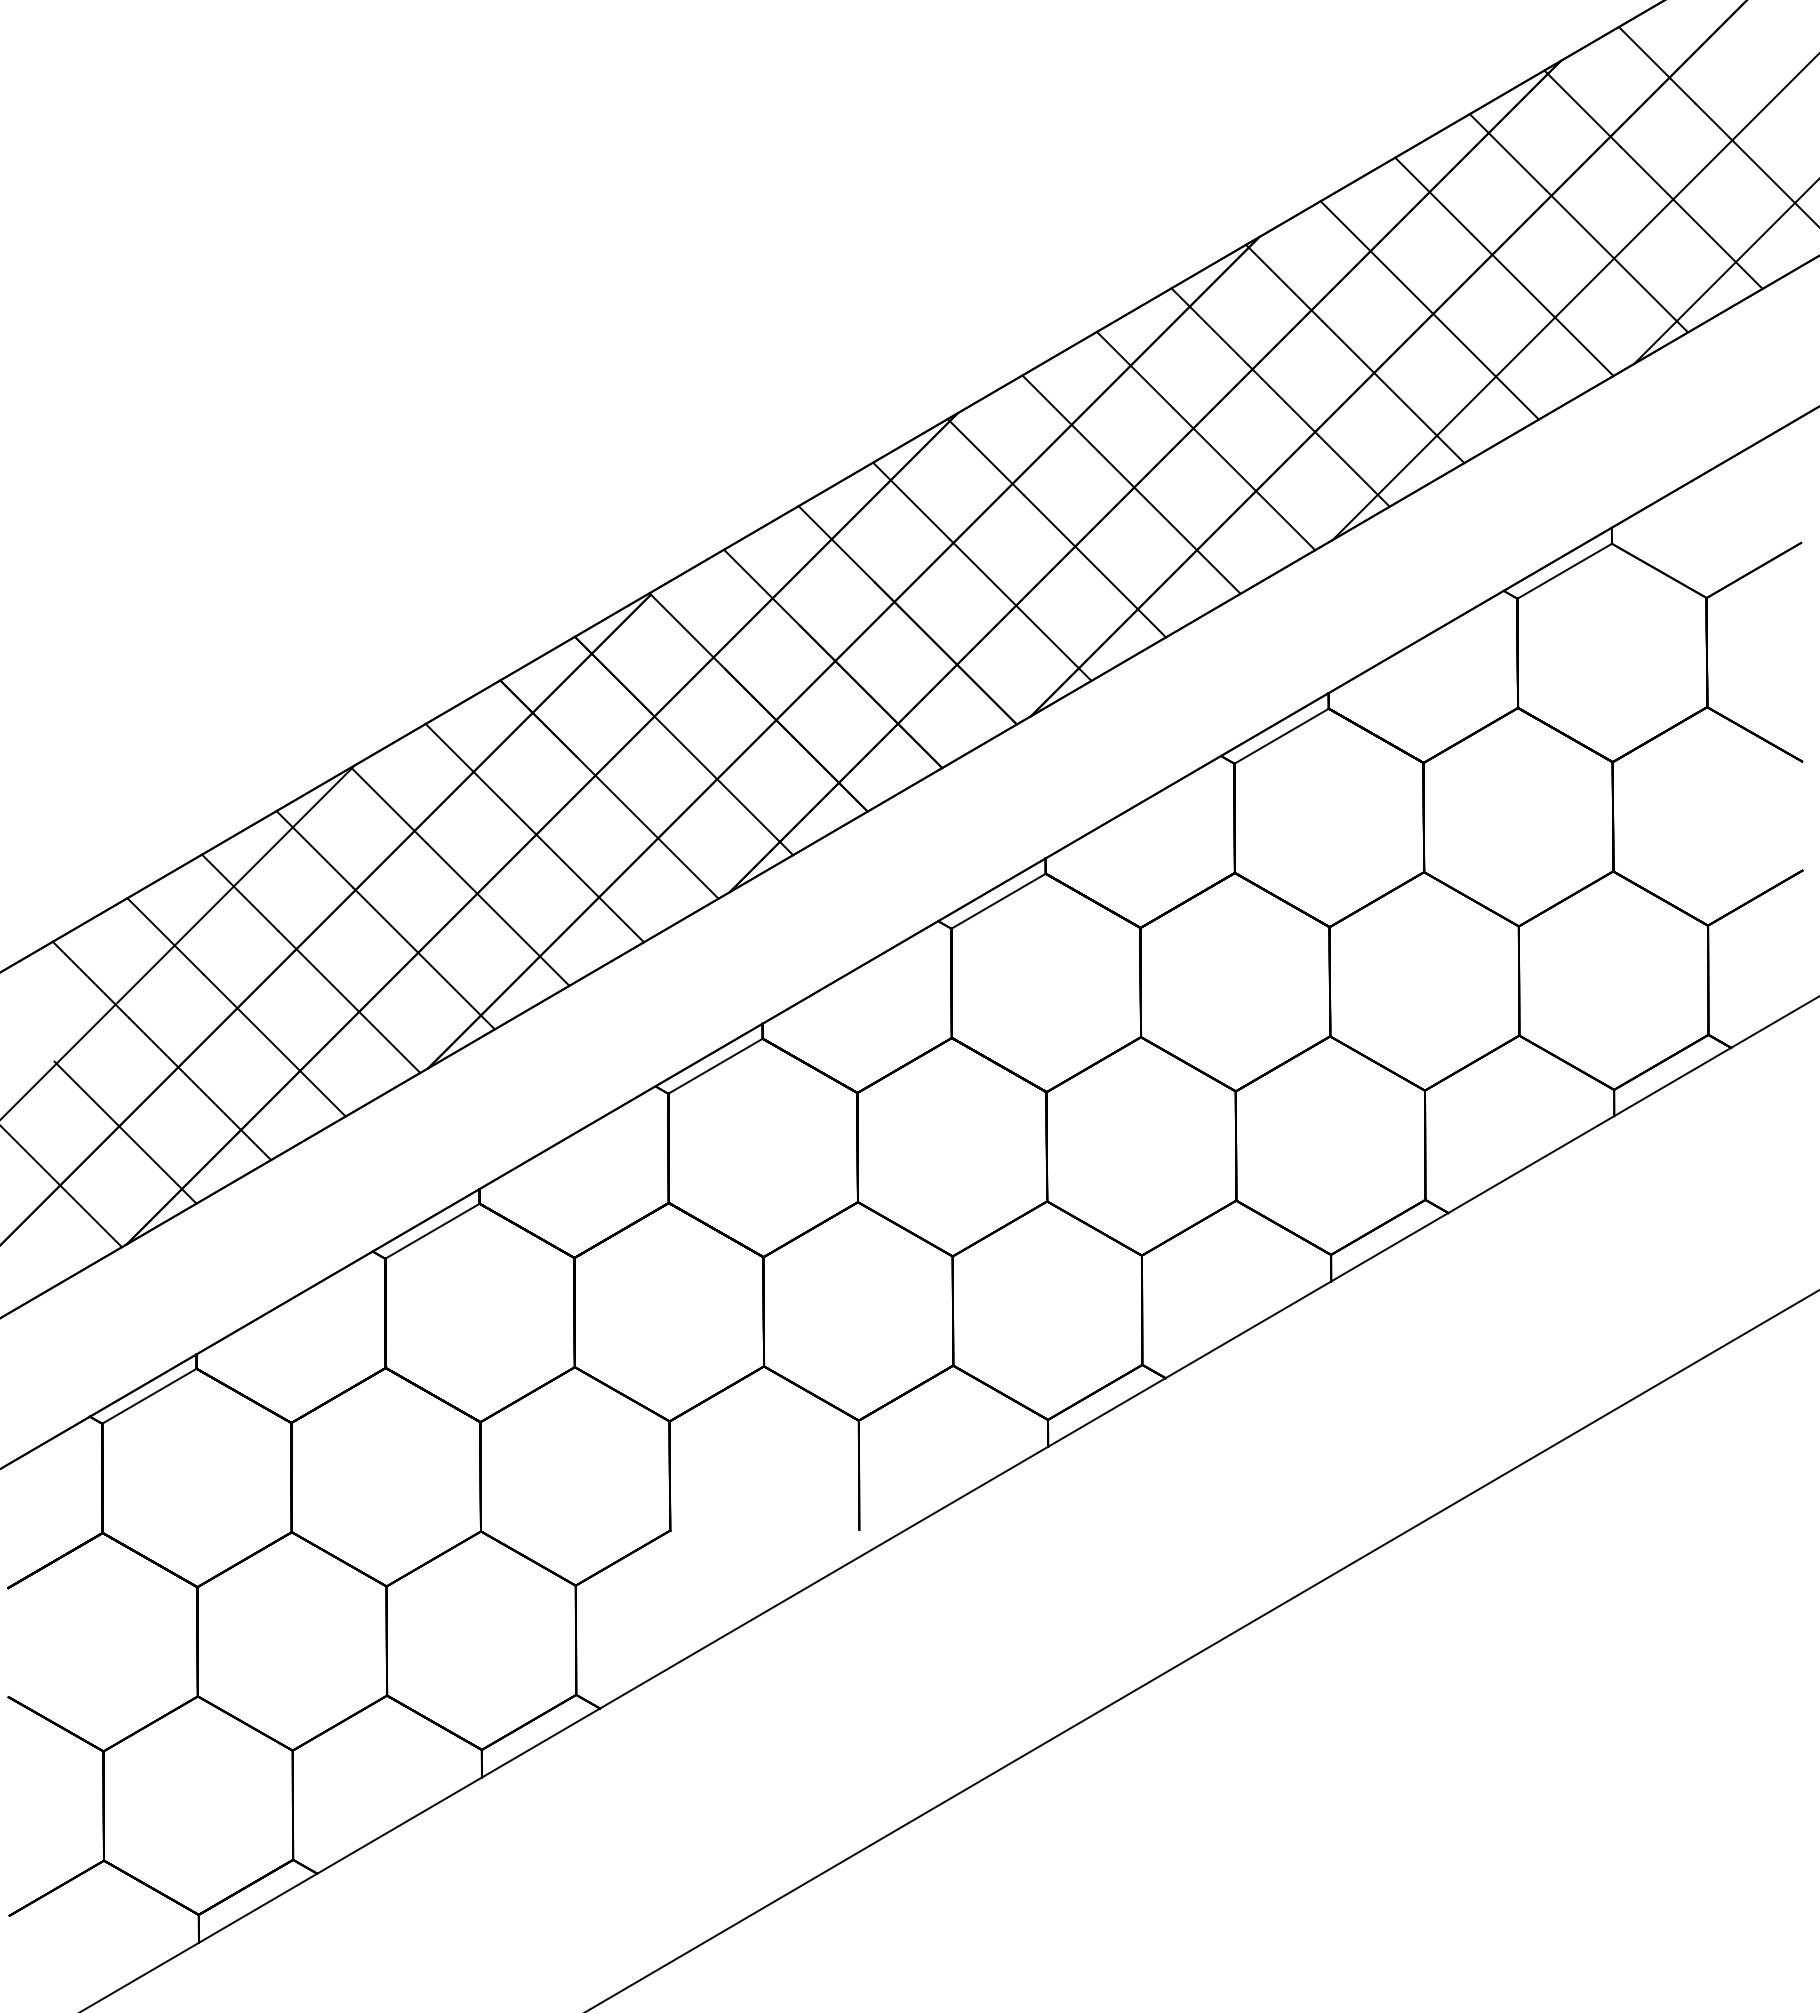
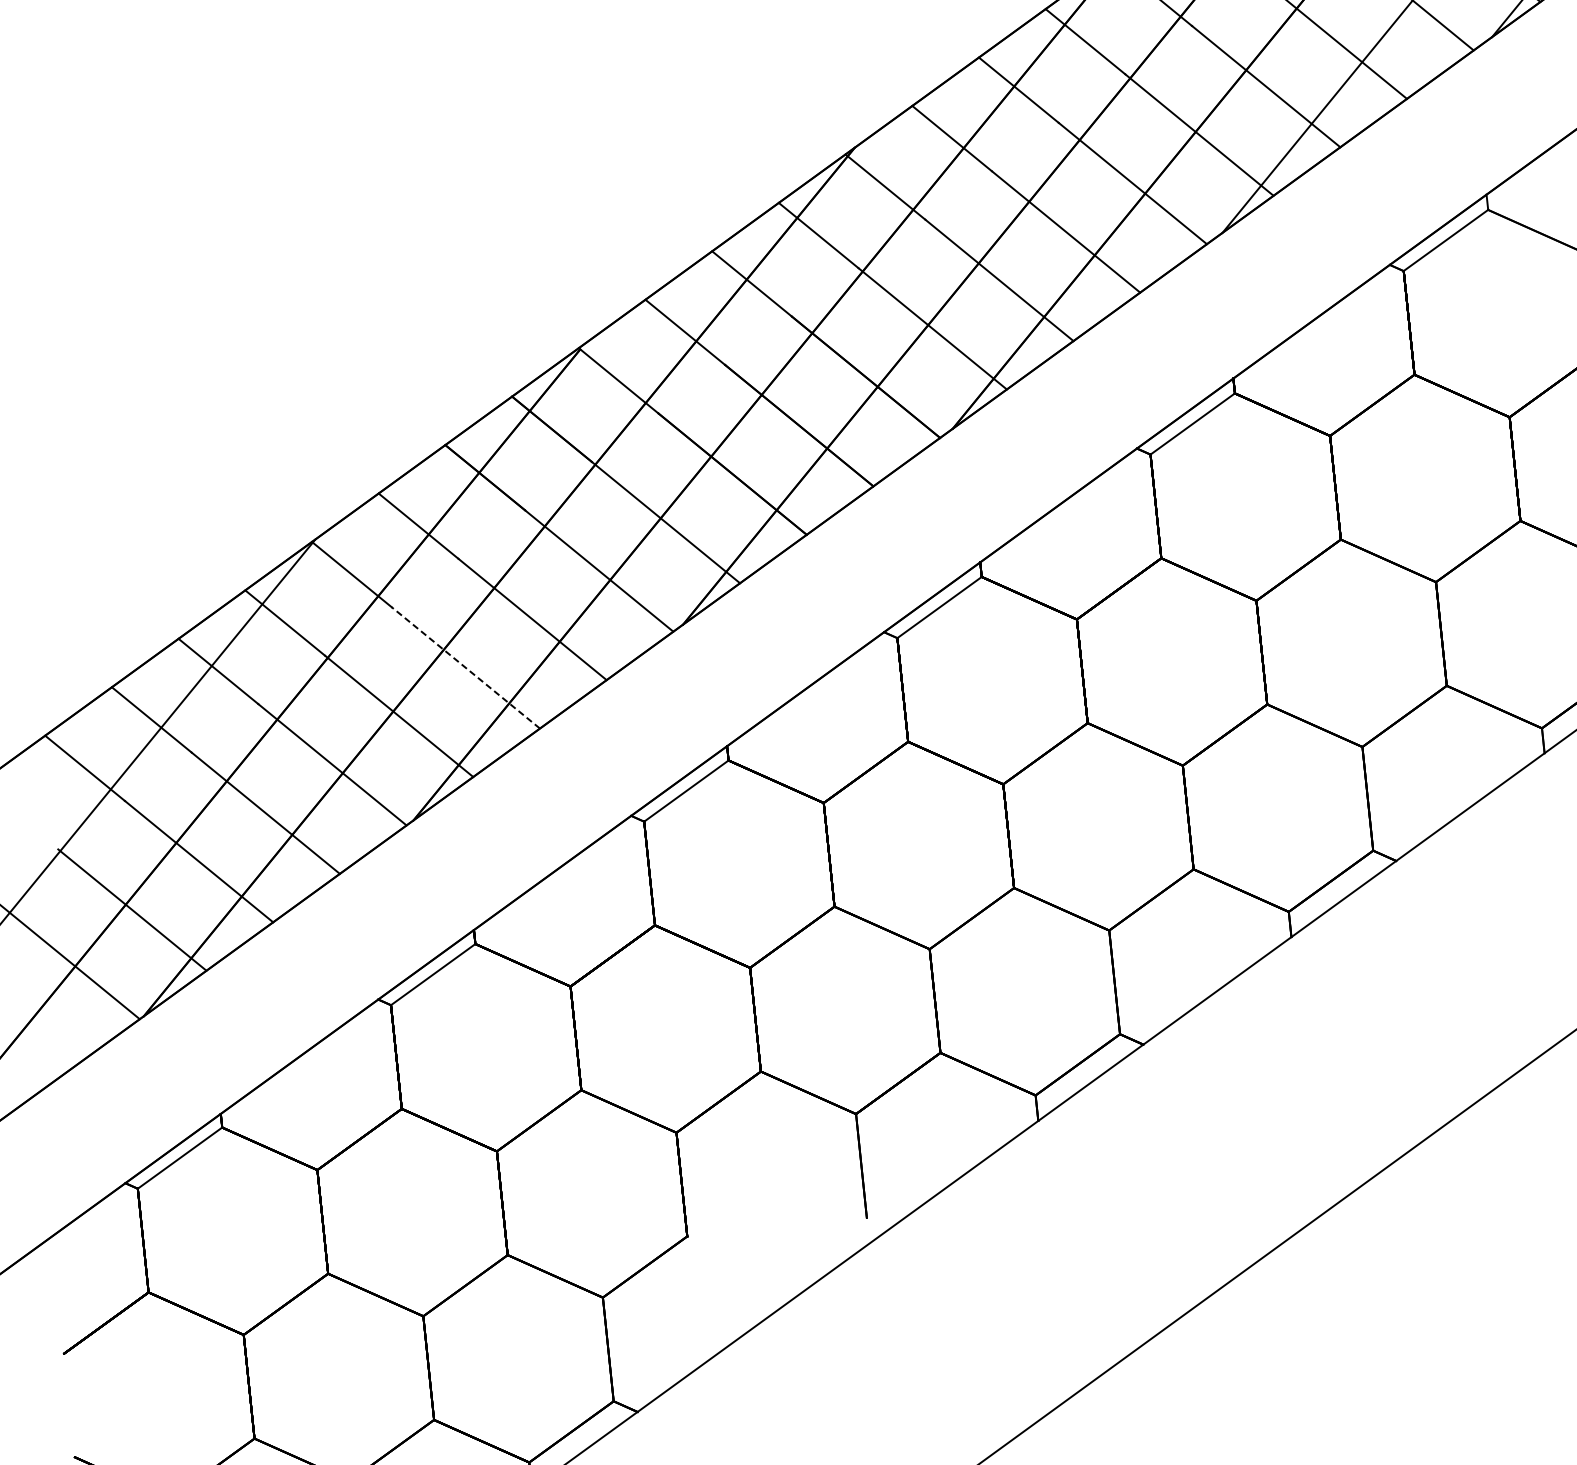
line: (498, 914) -> (465, 667), solid -> dashed

